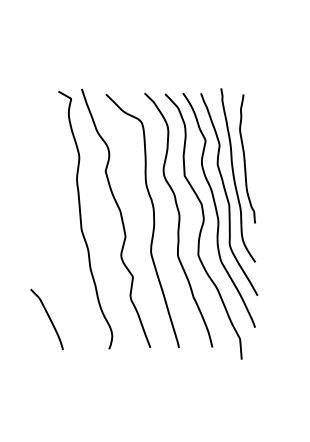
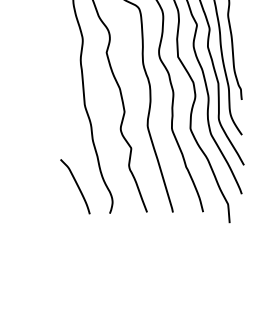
curve: (48, 318) -> (76, 185), moved

